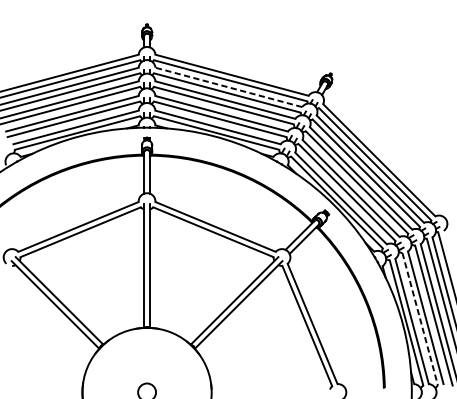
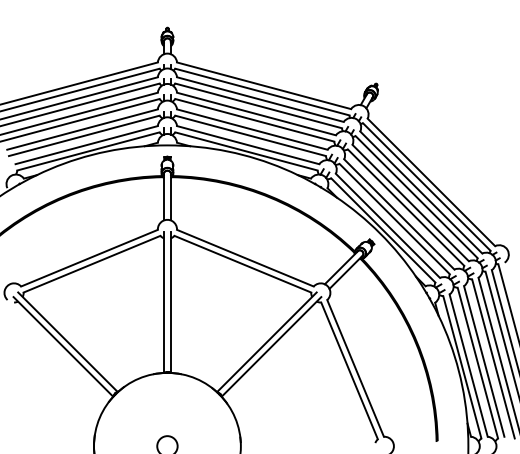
line: (228, 87) -> (259, 99), dashed -> solid
line: (419, 319) -> (477, 363), dashed -> solid

